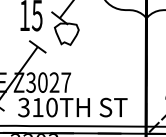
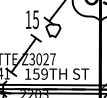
text: (36, 106) -> (35, 73), 310TH -> 159TH

